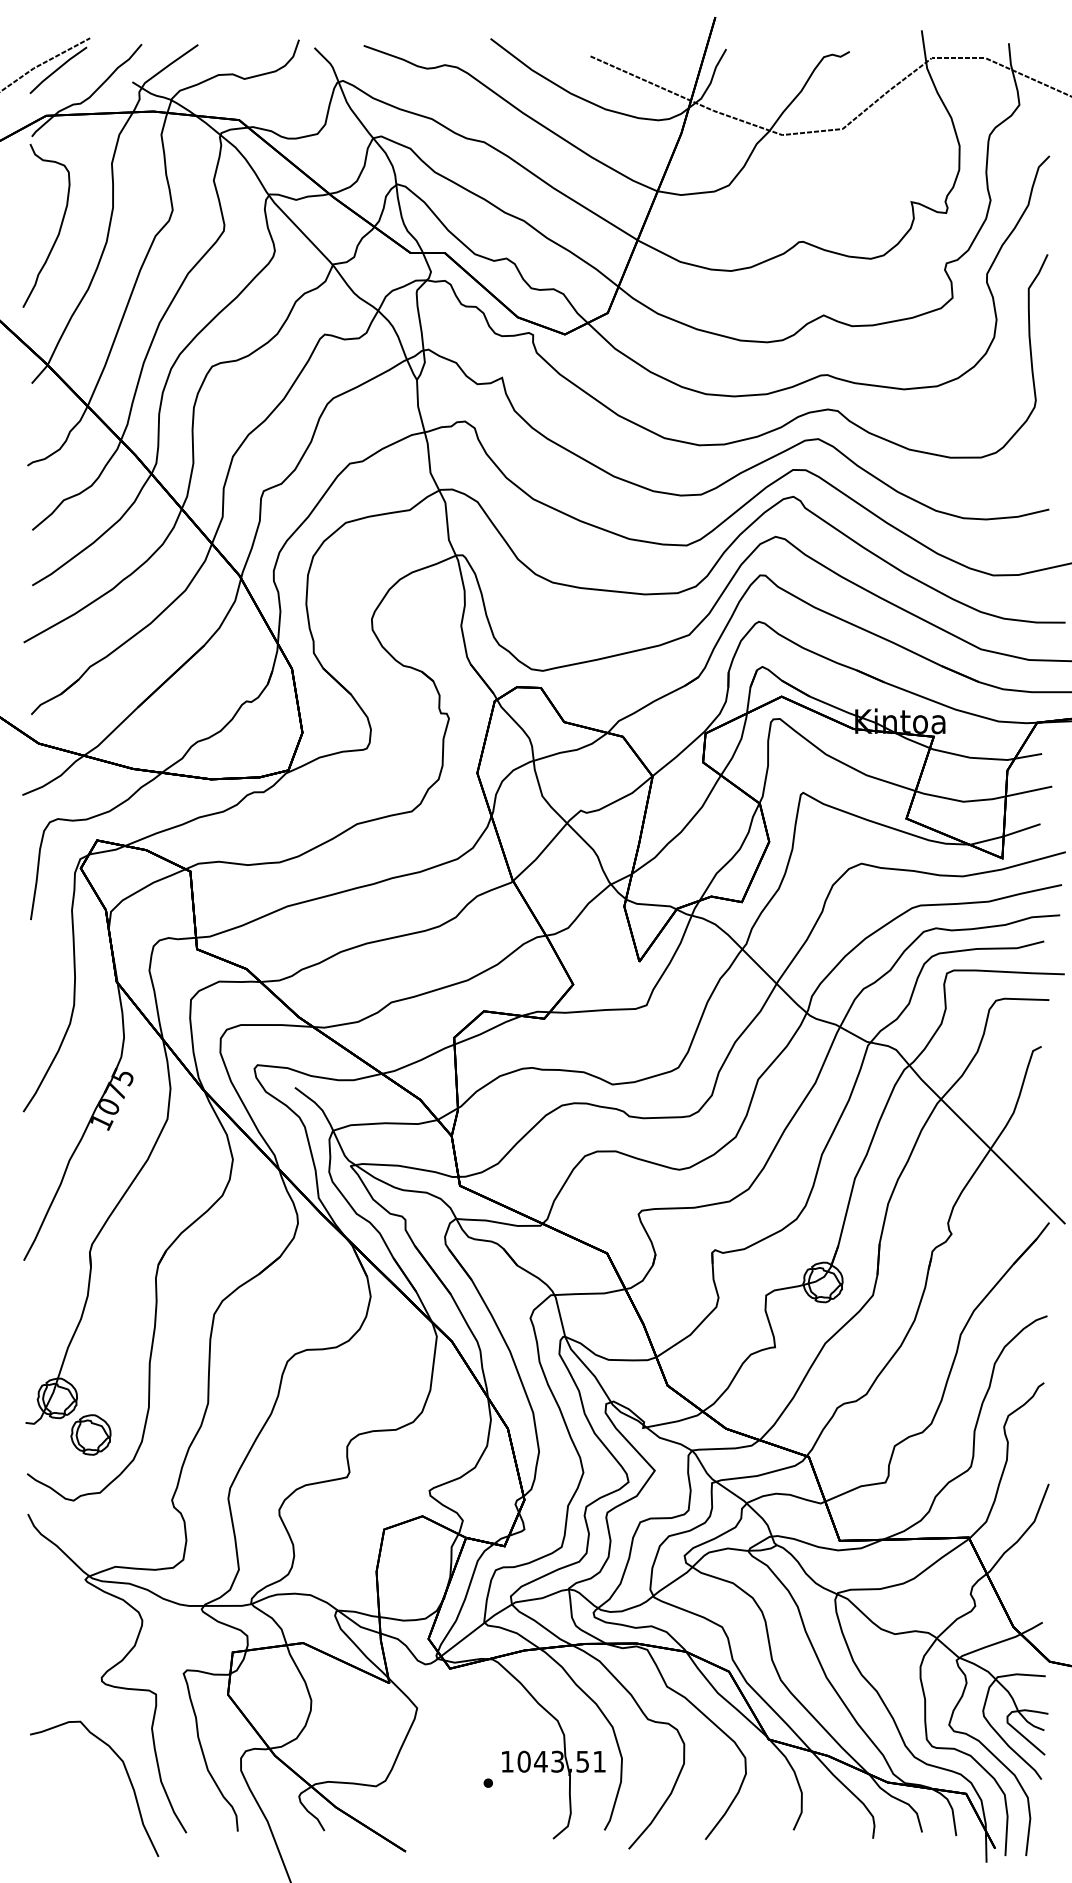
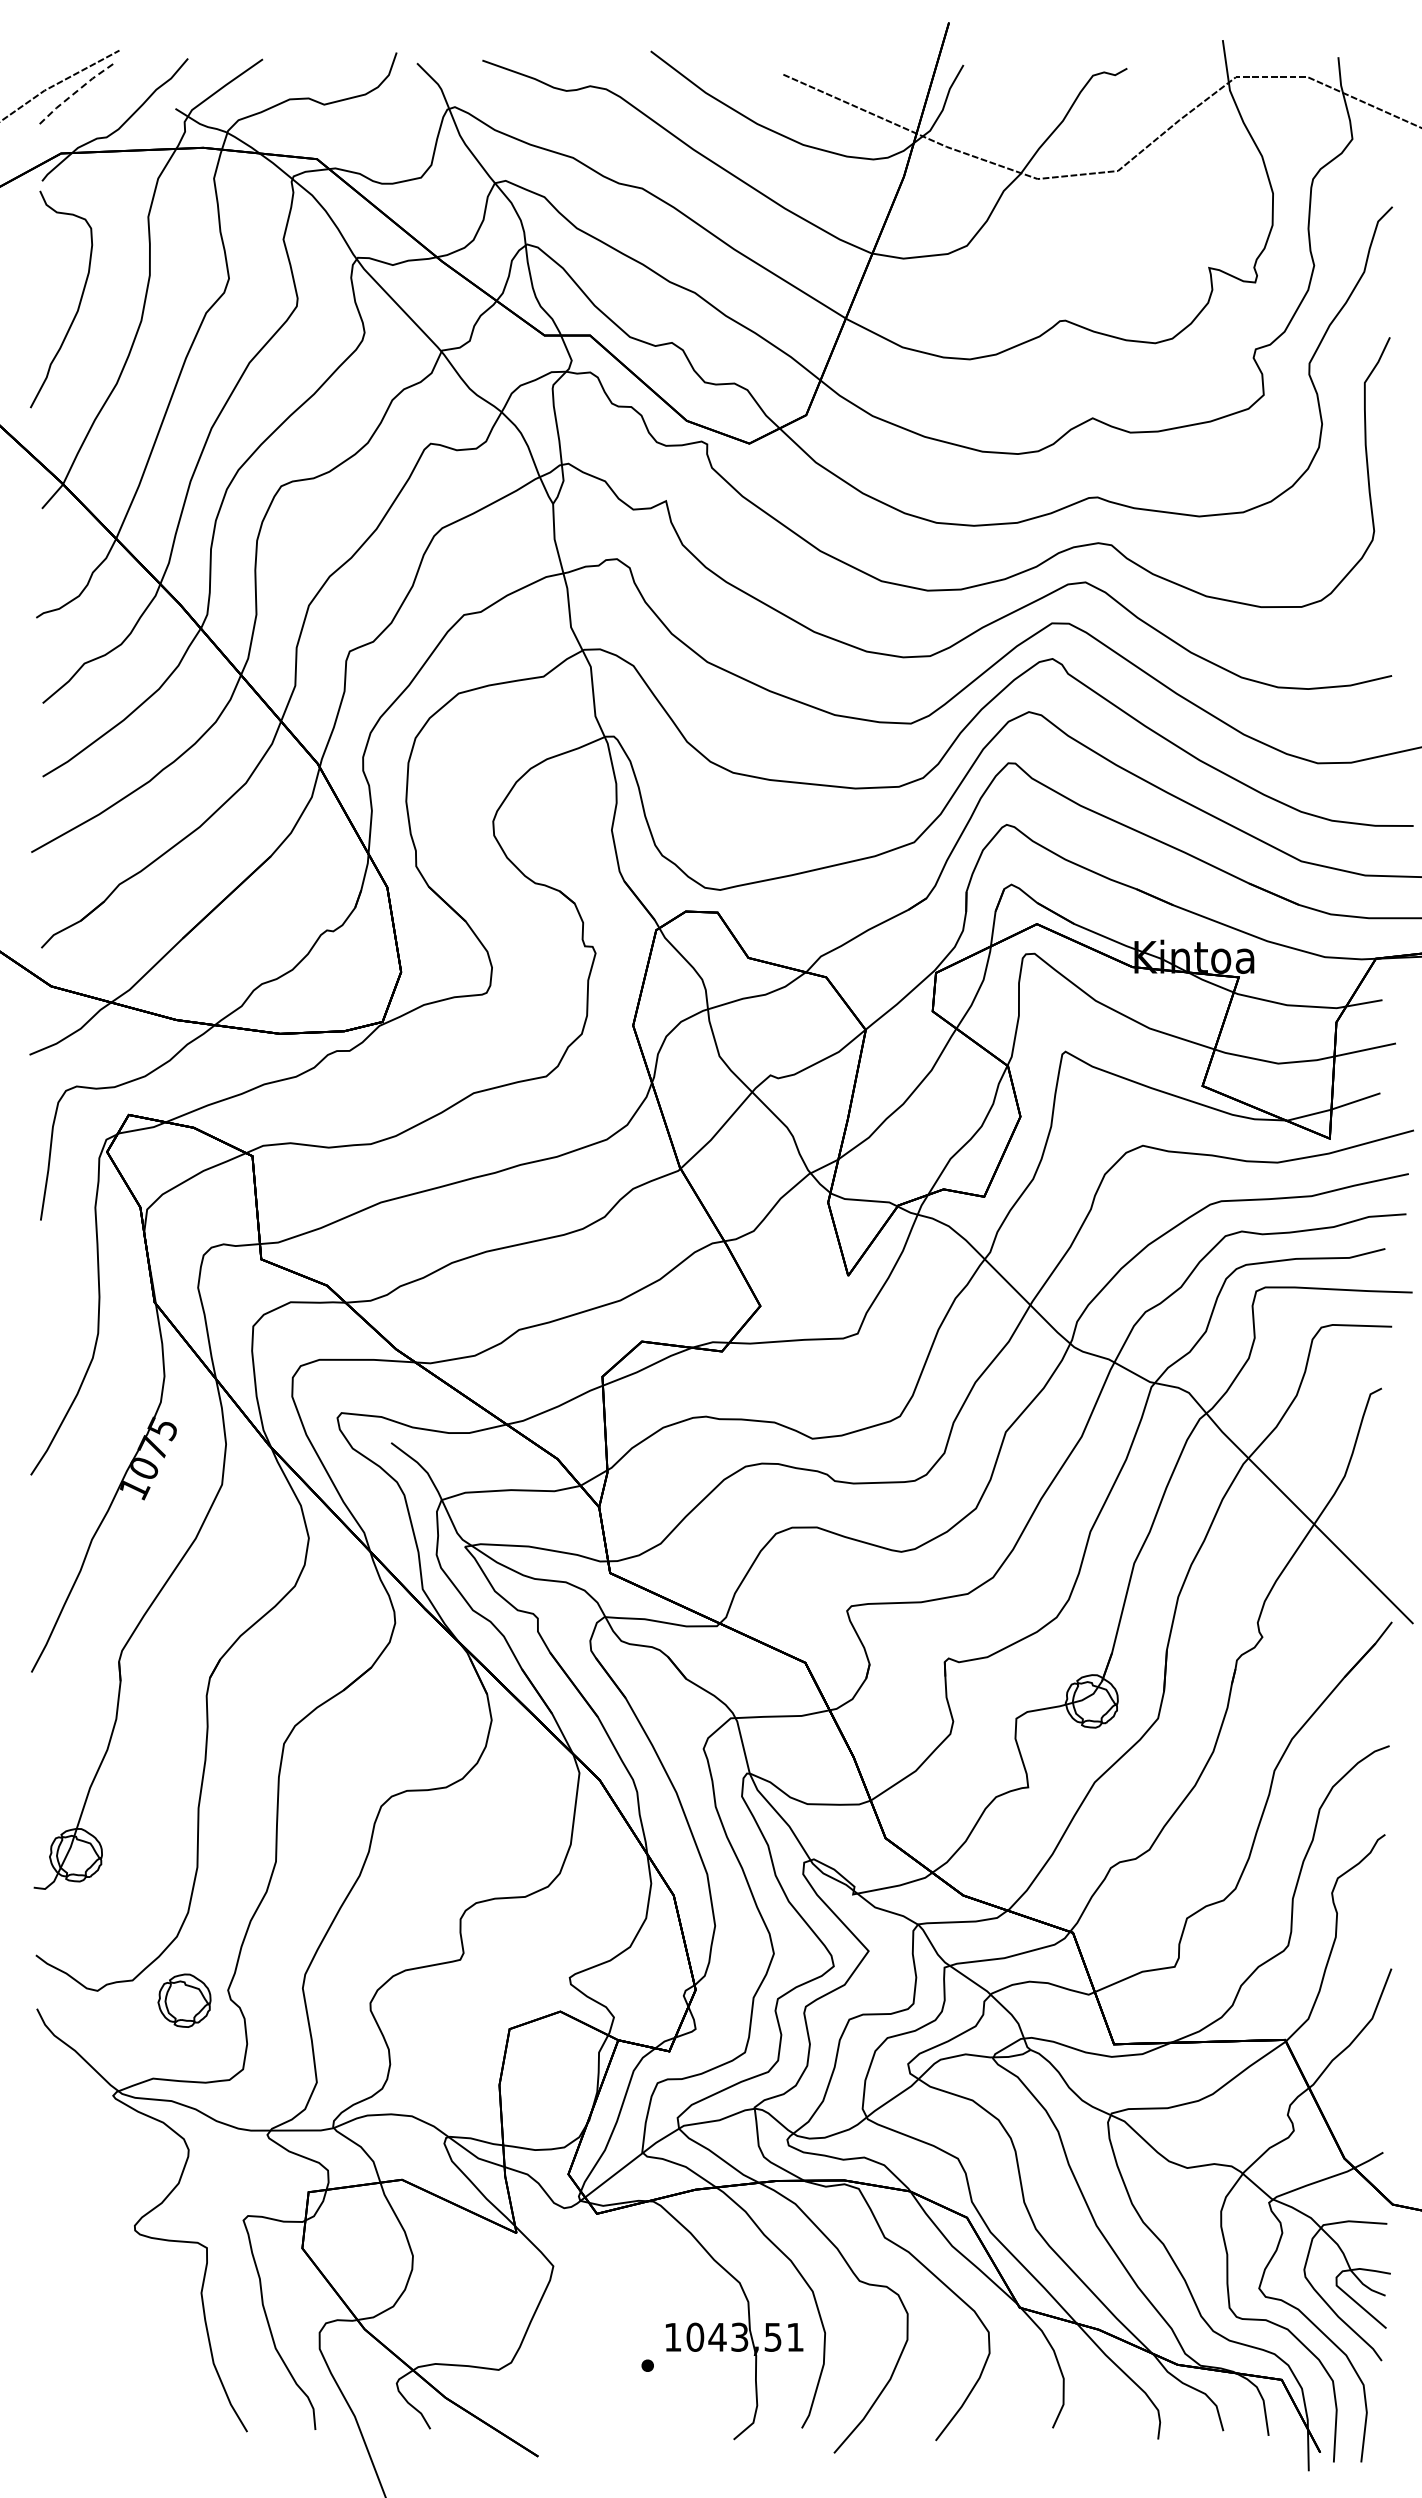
line: (57, 69) -> (76, 91), solid -> dashed
part: (90, 1434) -> (184, 2000), moved
curve: (127, 1776) -> (169, 2357), removed

